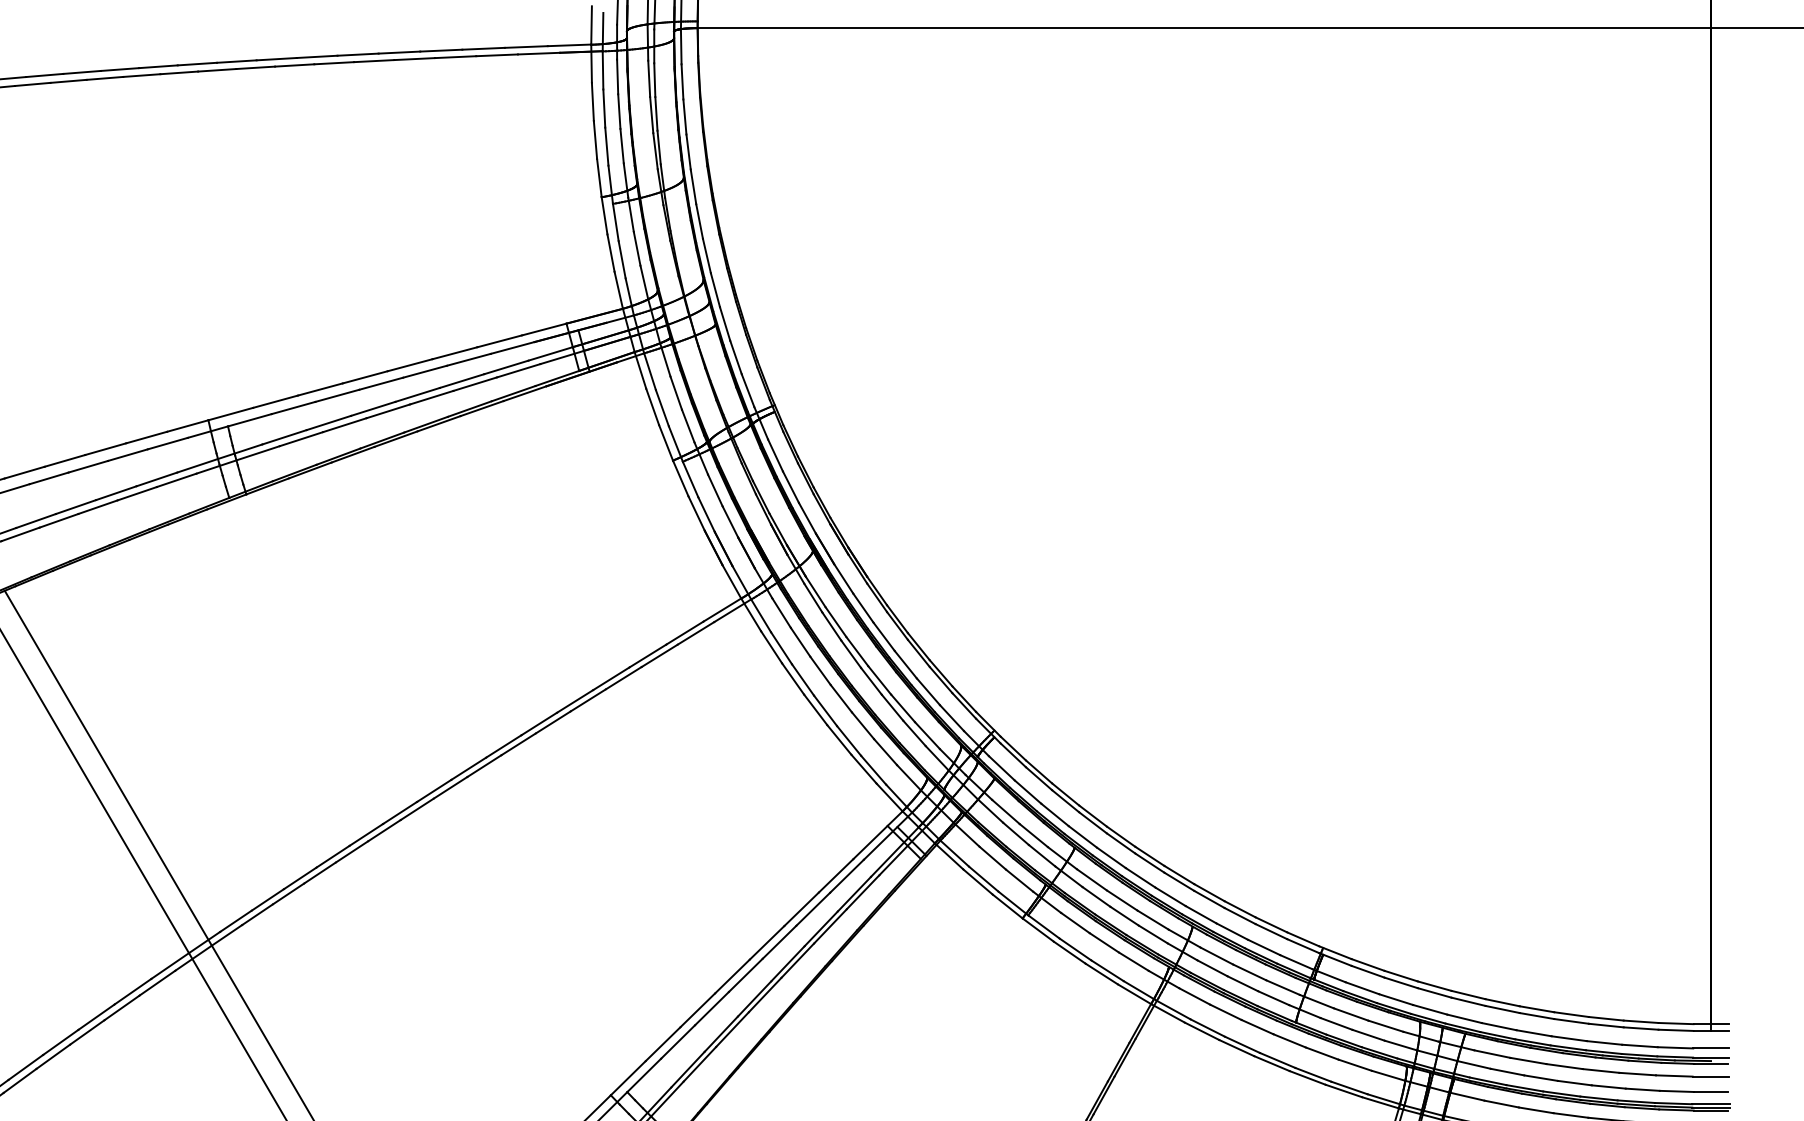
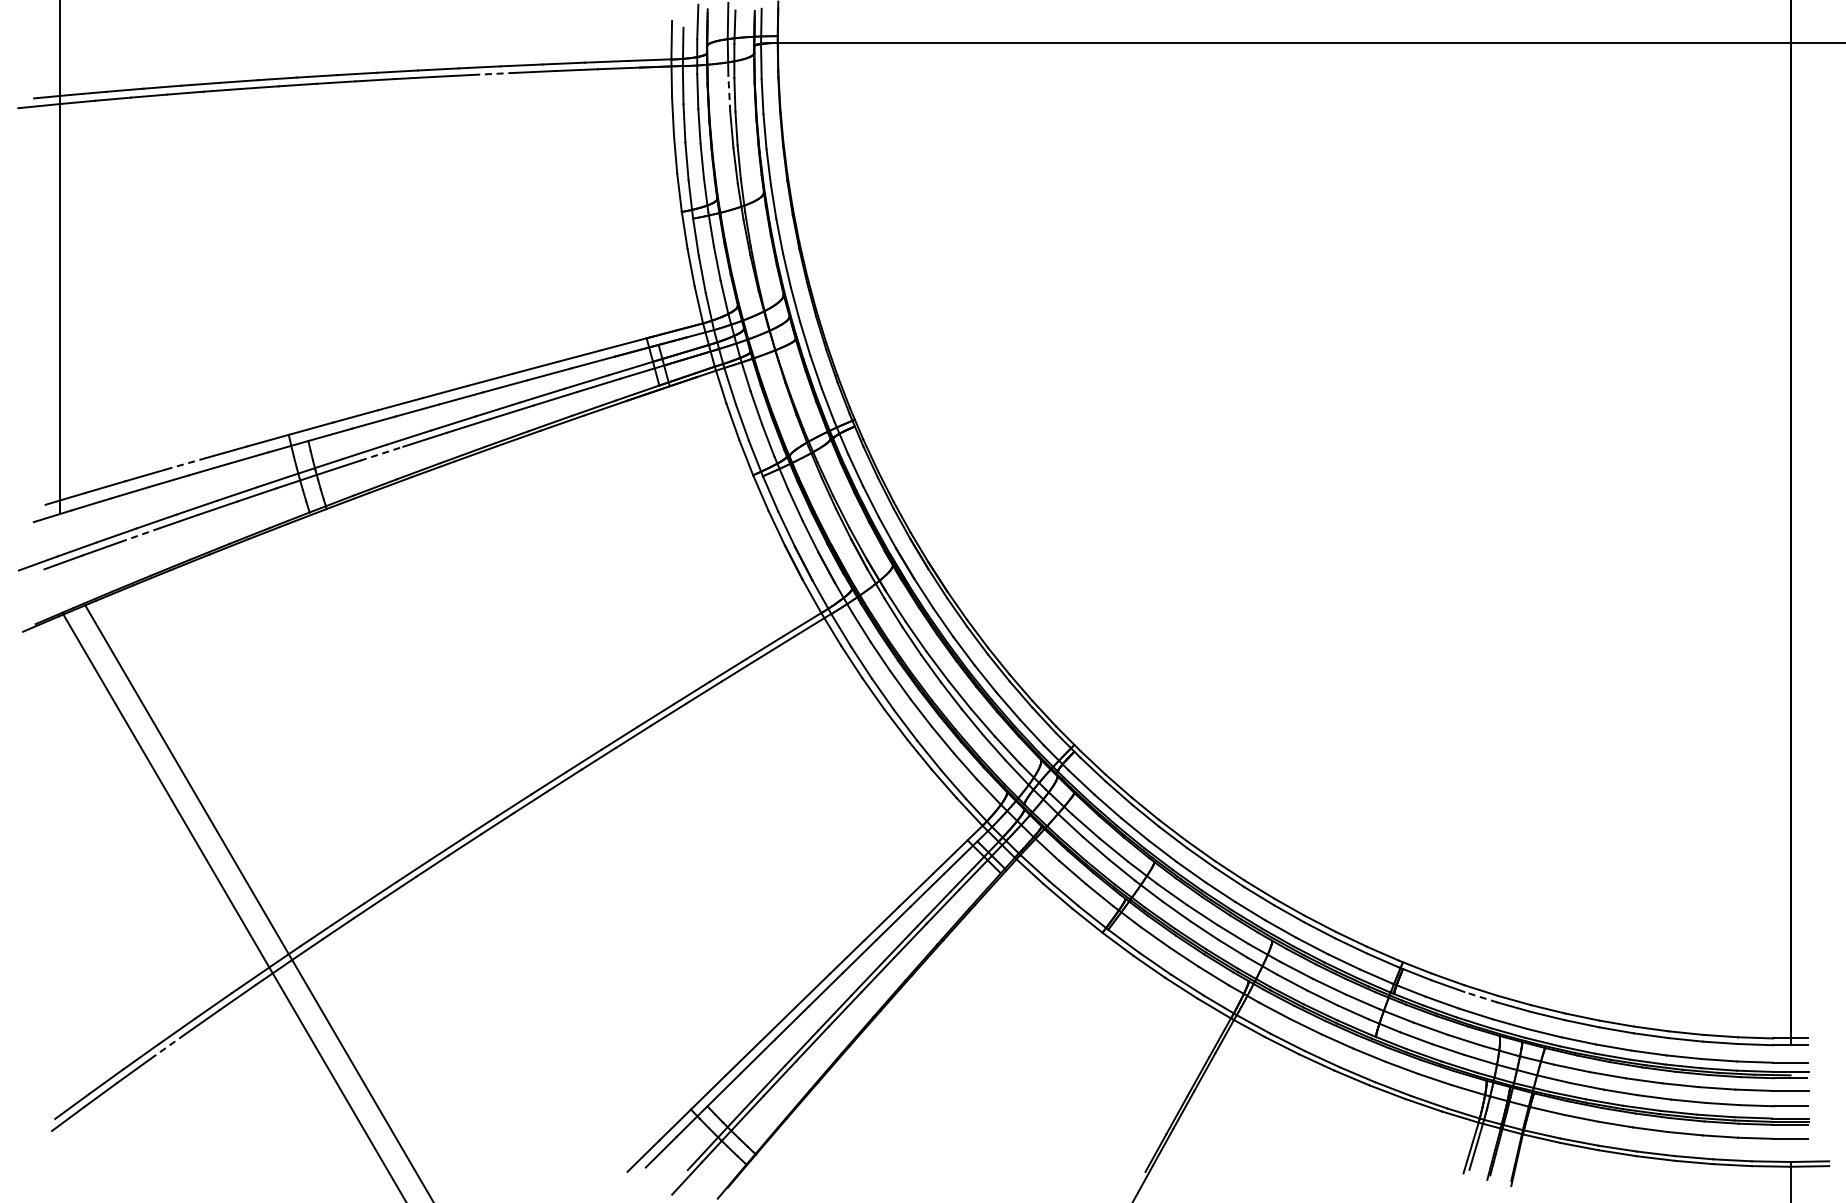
line: (414, 58) -> (494, 73), solid -> dashed
line: (649, 78) -> (729, 93), solid -> dashed
line: (301, 438) -> (381, 453), solid -> dashed
line: (106, 448) -> (186, 463), solid -> dashed
line: (59, 520) -> (139, 535), solid -> dashed
line: (1400, 983) -> (1480, 997), solid -> dashed
line: (87, 1033) -> (167, 1047), solid -> dashed

